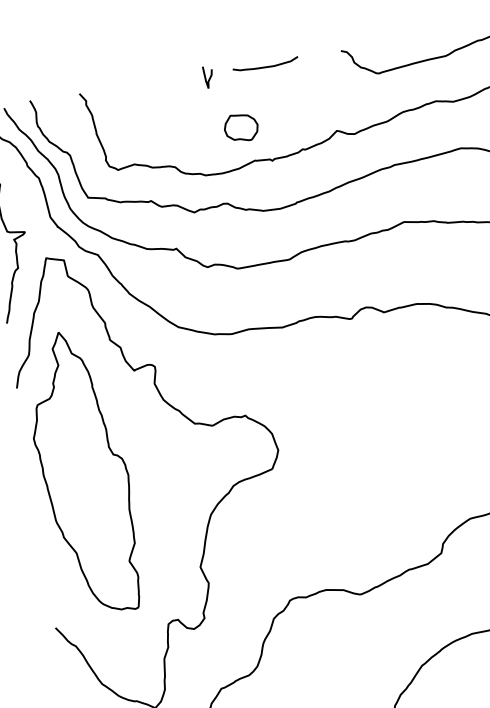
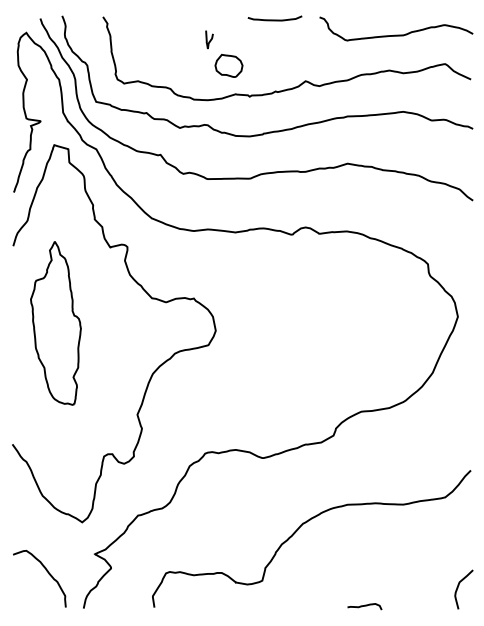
curve: (265, 66) -> (274, 19), moved
curve: (209, 76) -> (210, 39), moved
part: (83, 473) -> (55, 323), size x0.7

